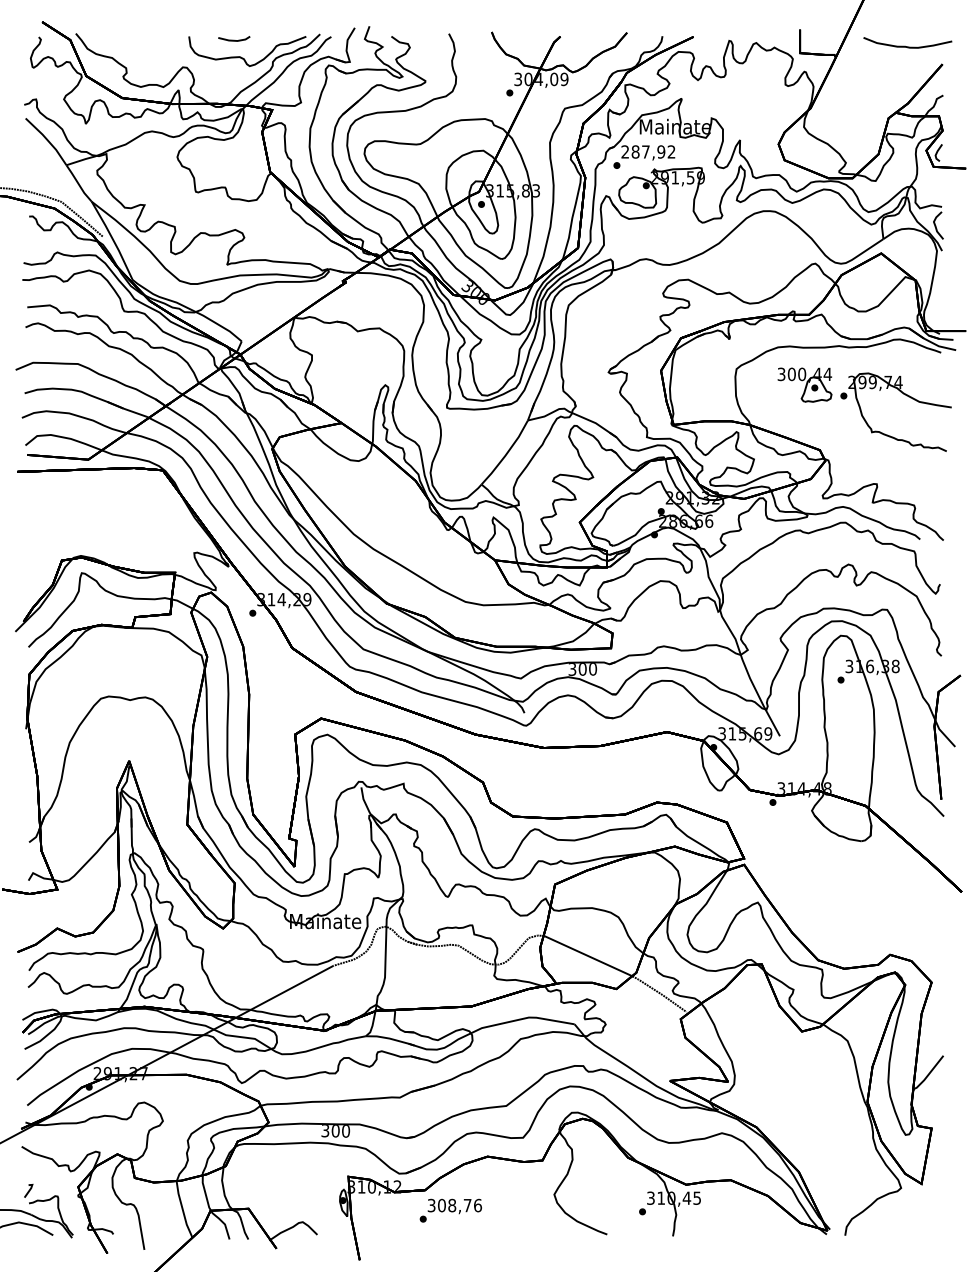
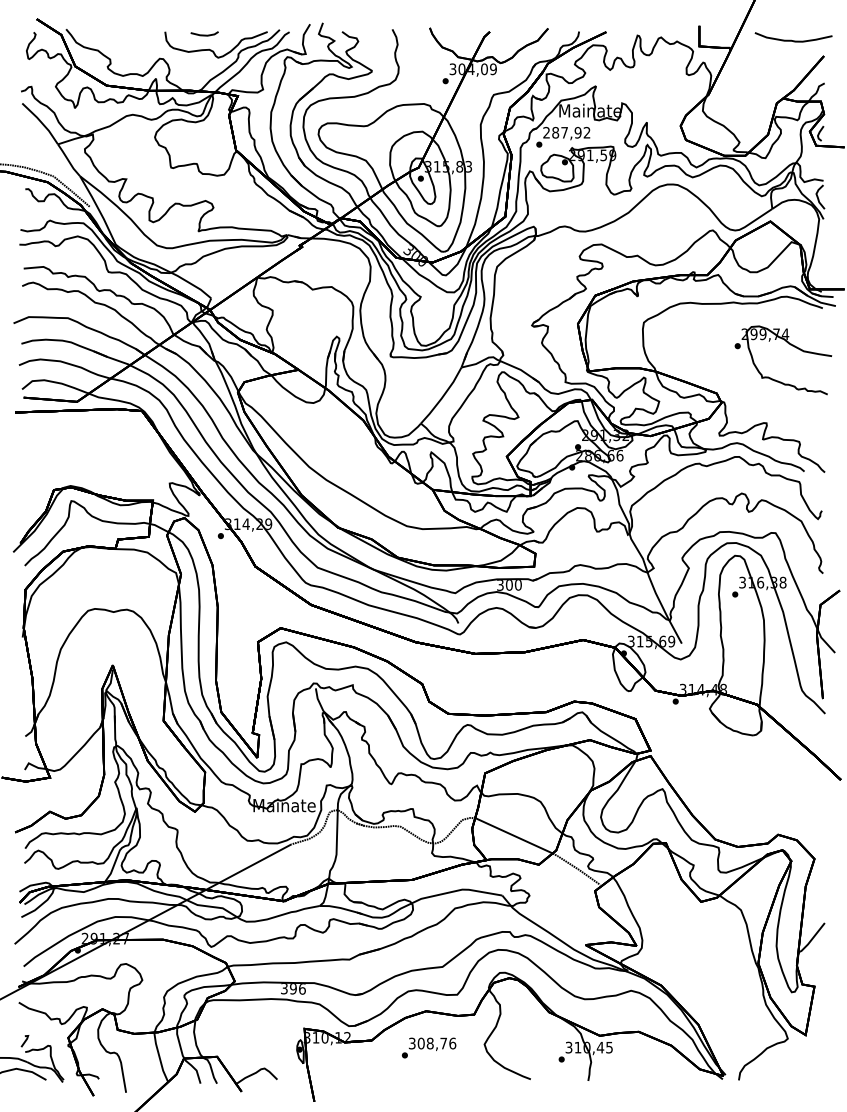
part: (804, 384) -> (703, 336), removed
text: (340, 1131) -> (297, 989), 300 -> 396
text: (450, 1210) -> (428, 1047), moved

